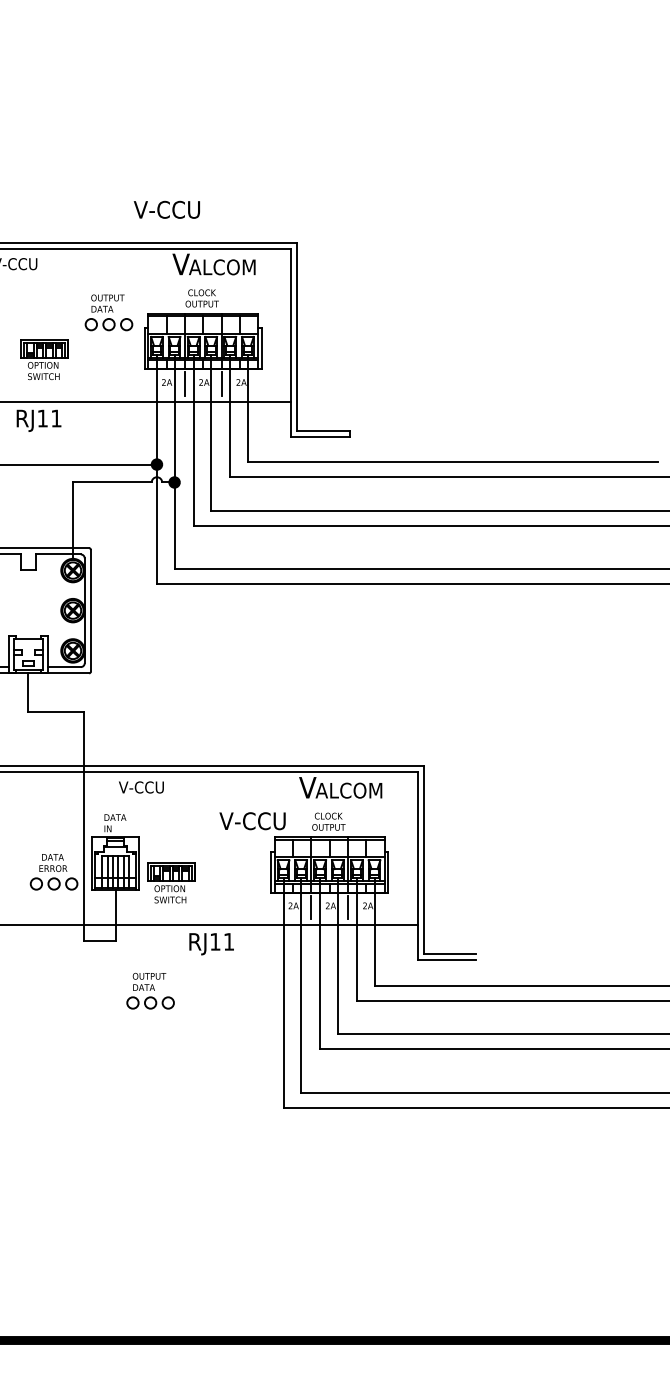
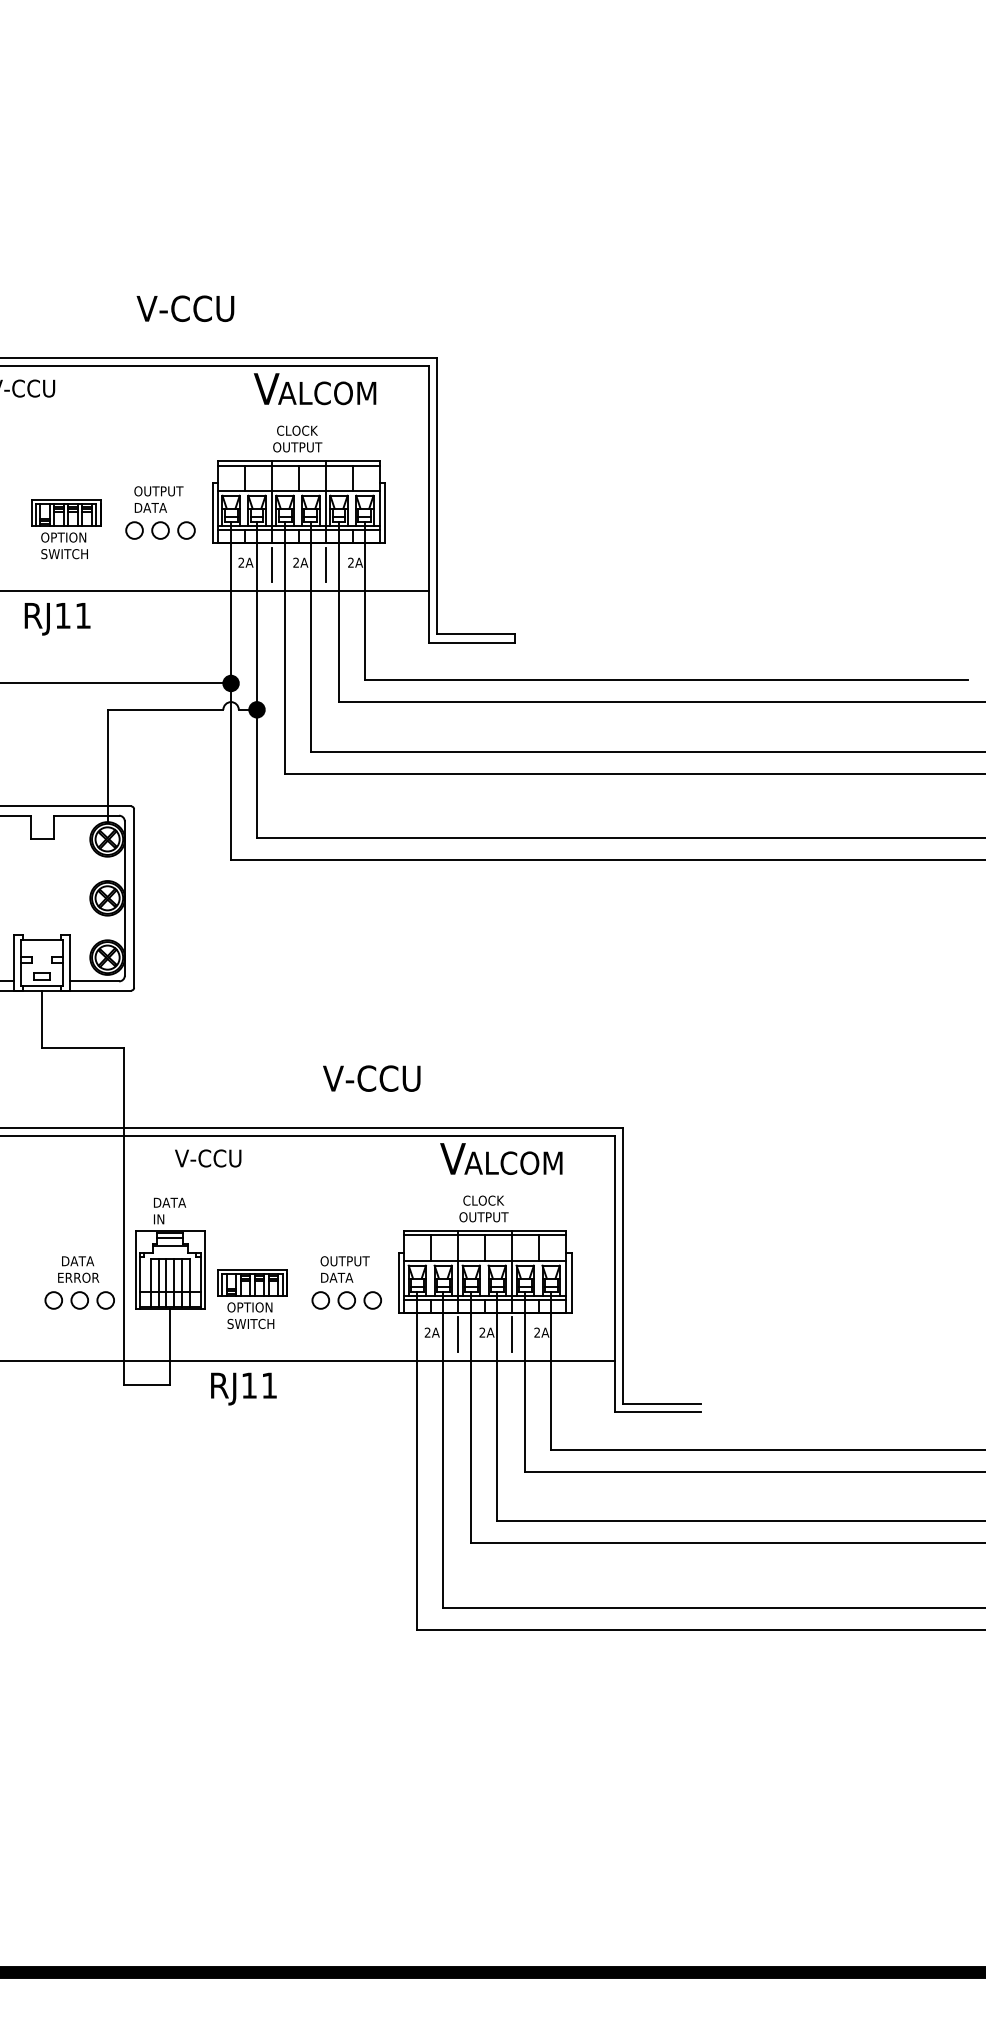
text: (166, 209) -> (184, 308), moved
part: (108, 312) -> (159, 512), moved
text: (252, 821) -> (371, 1079), moved
text: (211, 944) -> (243, 1389), moved
part: (150, 990) -> (346, 1282), moved

